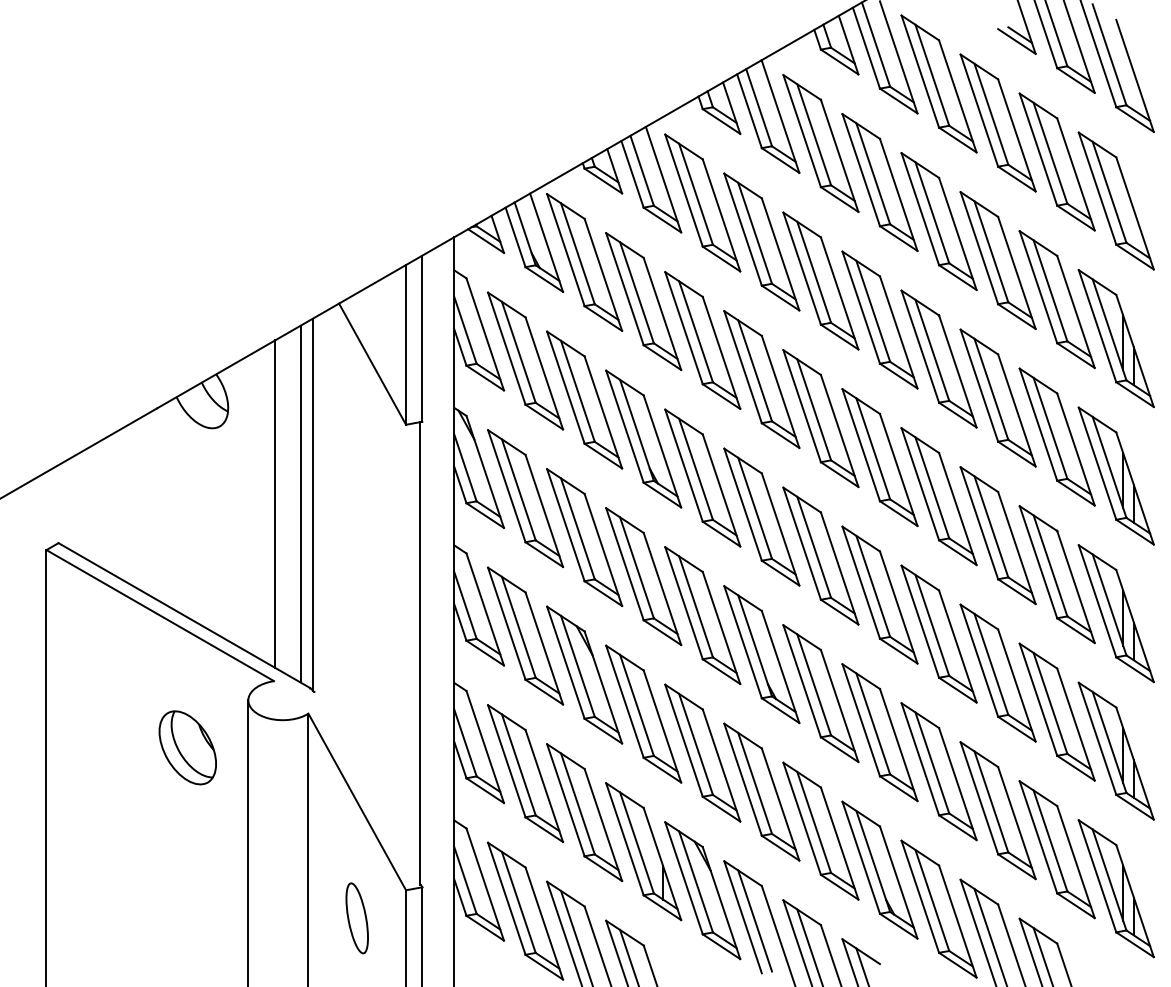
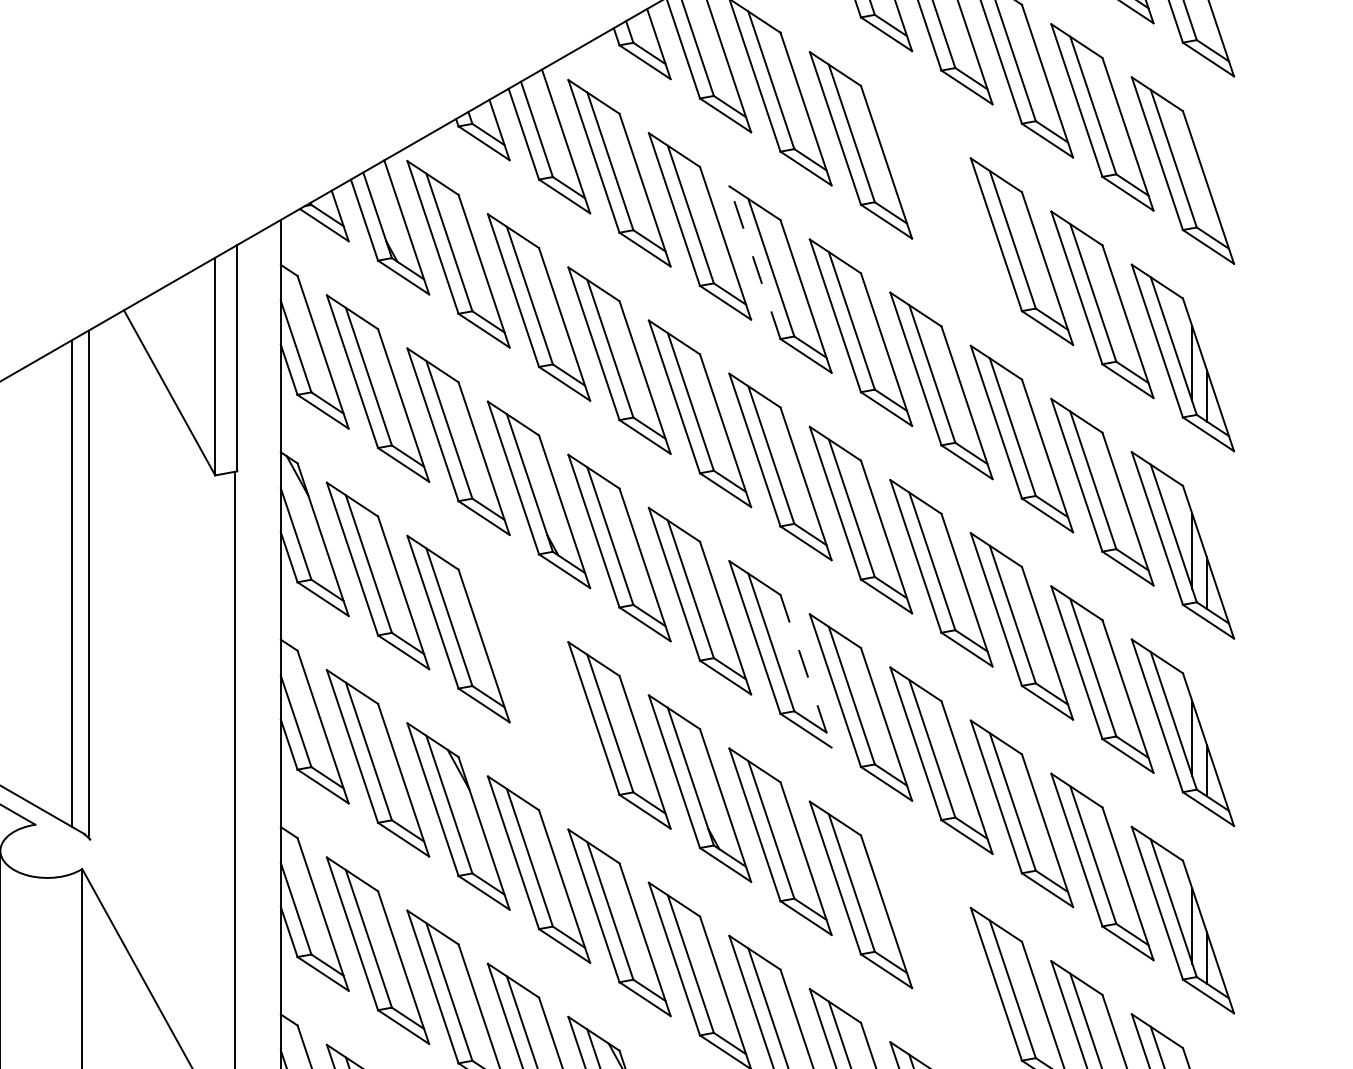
part: (938, 221) -> (940, 198), removed
line: (802, 268) -> (755, 262), solid -> dashed
line: (275, 504) -> (37, 584), removed
line: (839, 568) -> (805, 671), solid -> dashed
part: (643, 576) -> (538, 682), removed
part: (938, 771) -> (940, 947), removed

